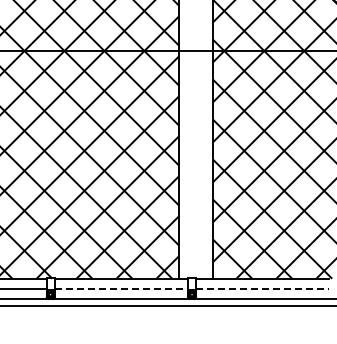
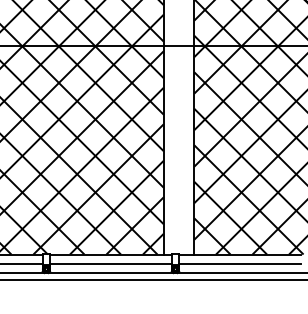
line: (121, 289) -> (111, 264), dashed -> solid
line: (262, 289) -> (239, 264), dashed -> solid

